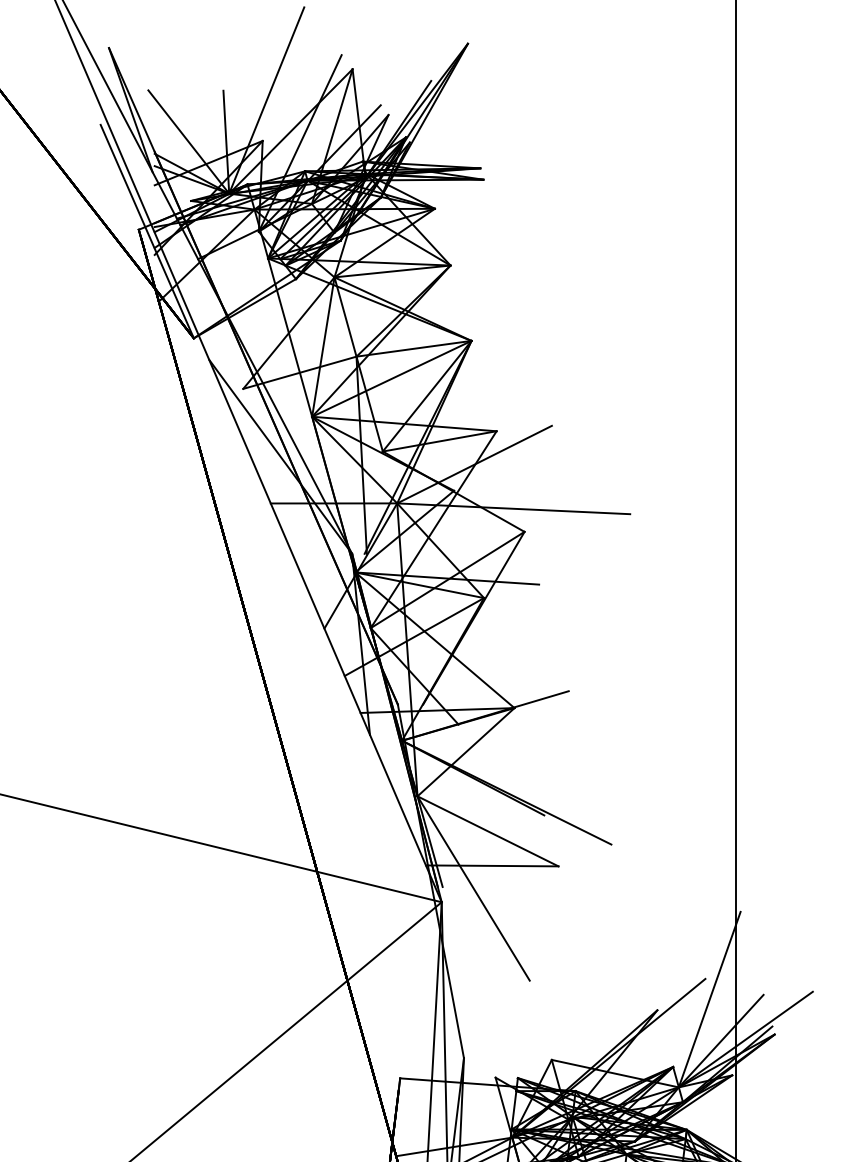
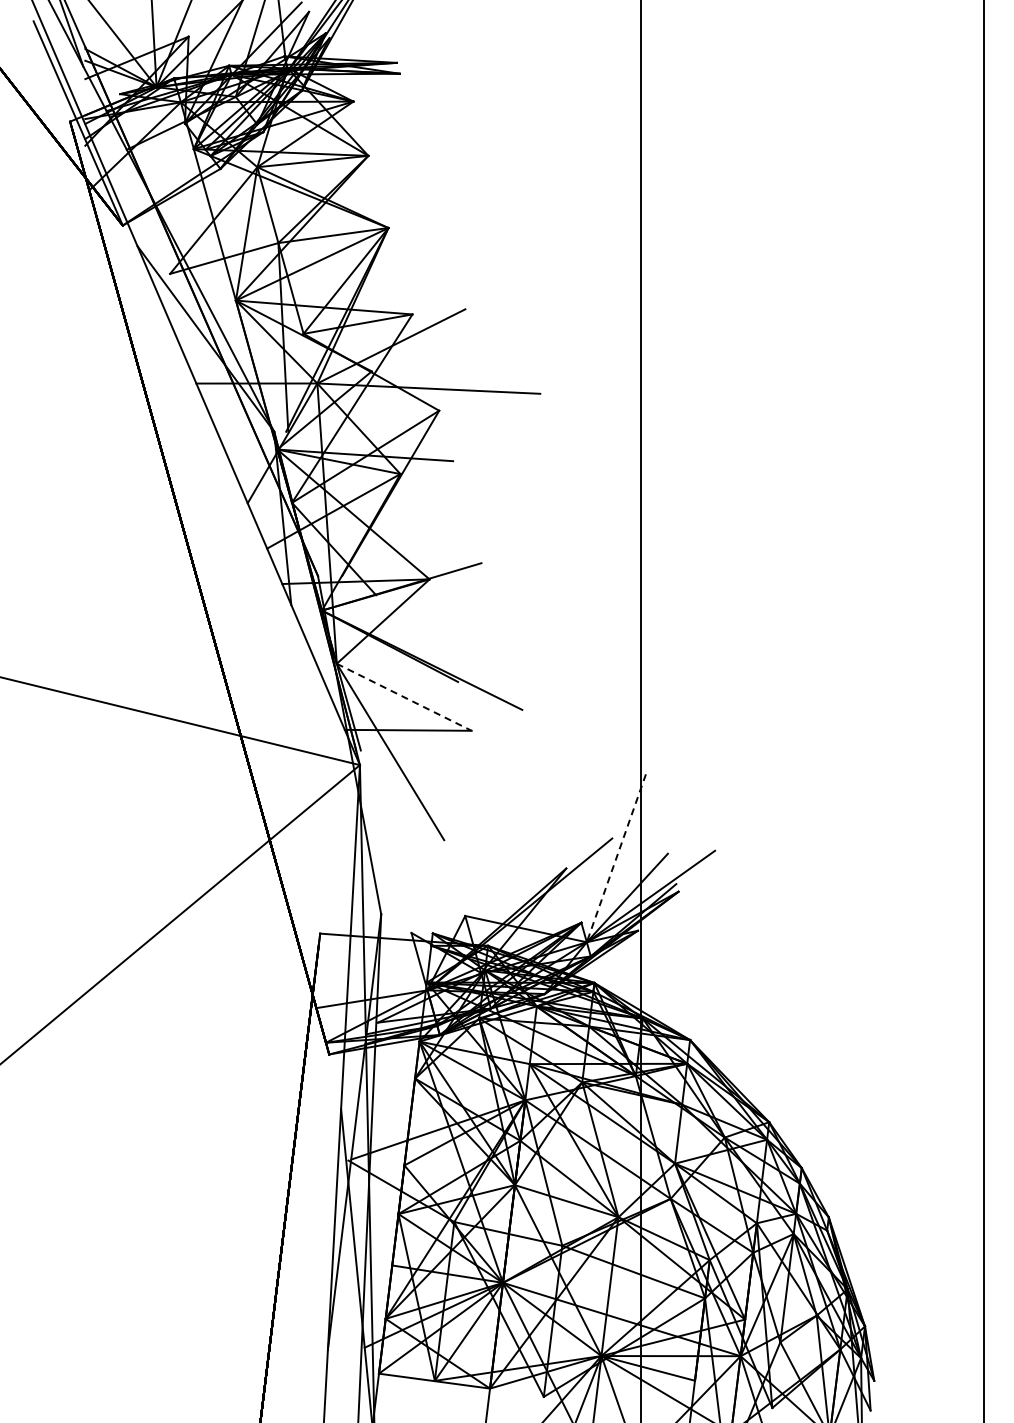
line: (488, 831) -> (404, 697), solid -> dashed
line: (709, 999) -> (616, 858), solid -> dashed

